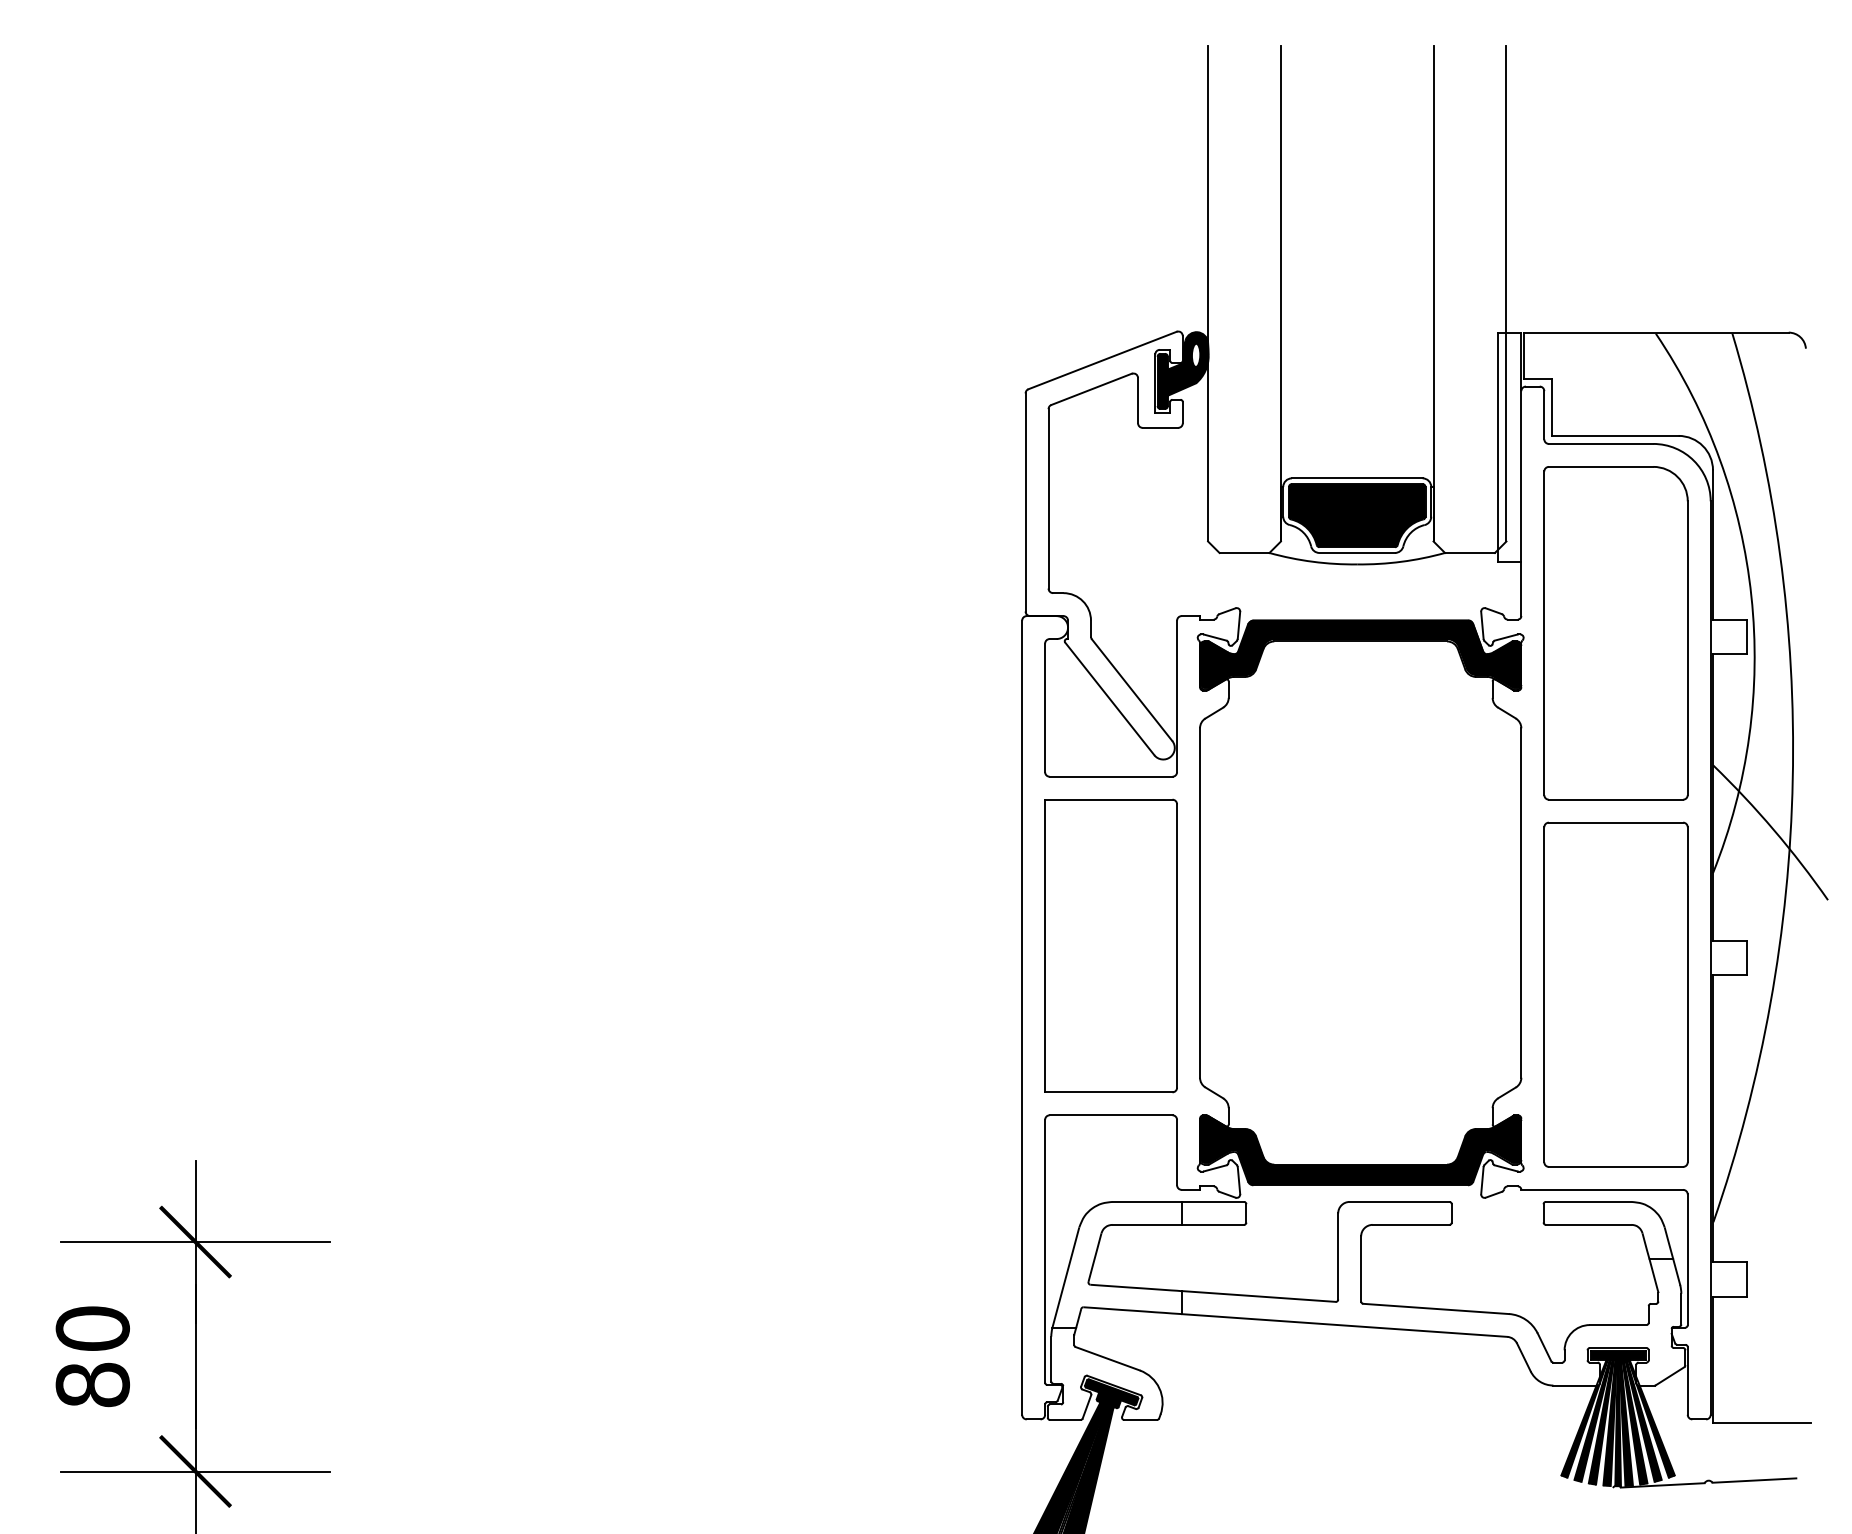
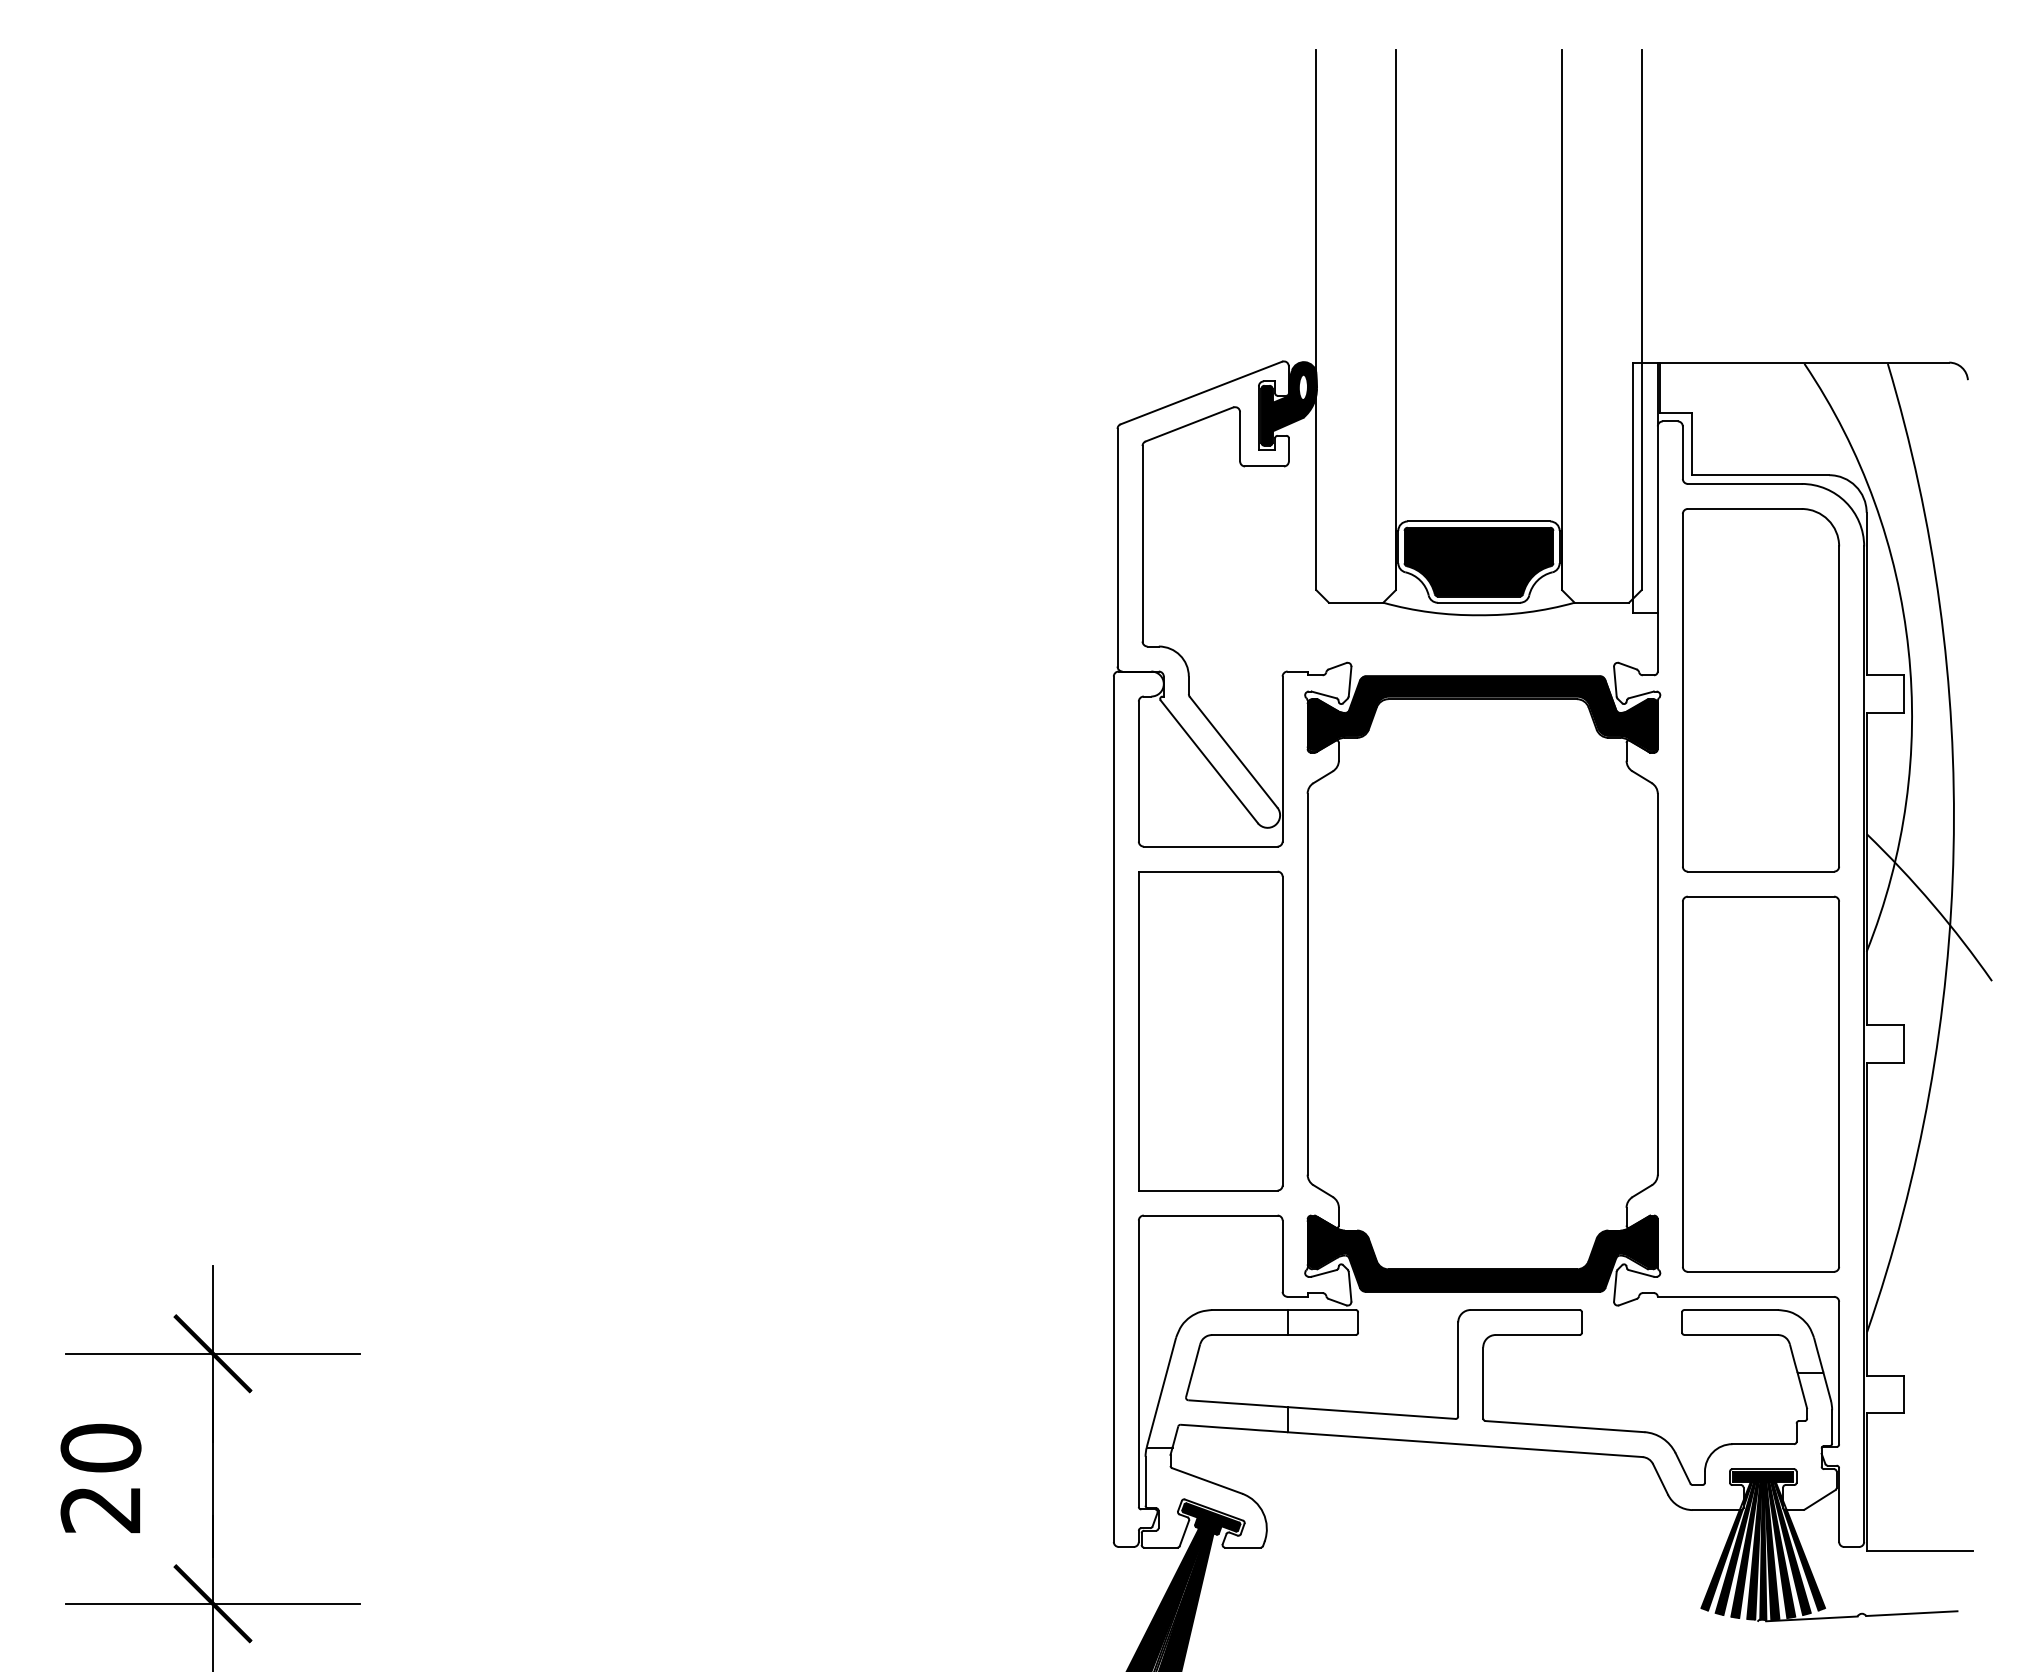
text: (92, 1385) -> (100, 1509), 80 -> 20

